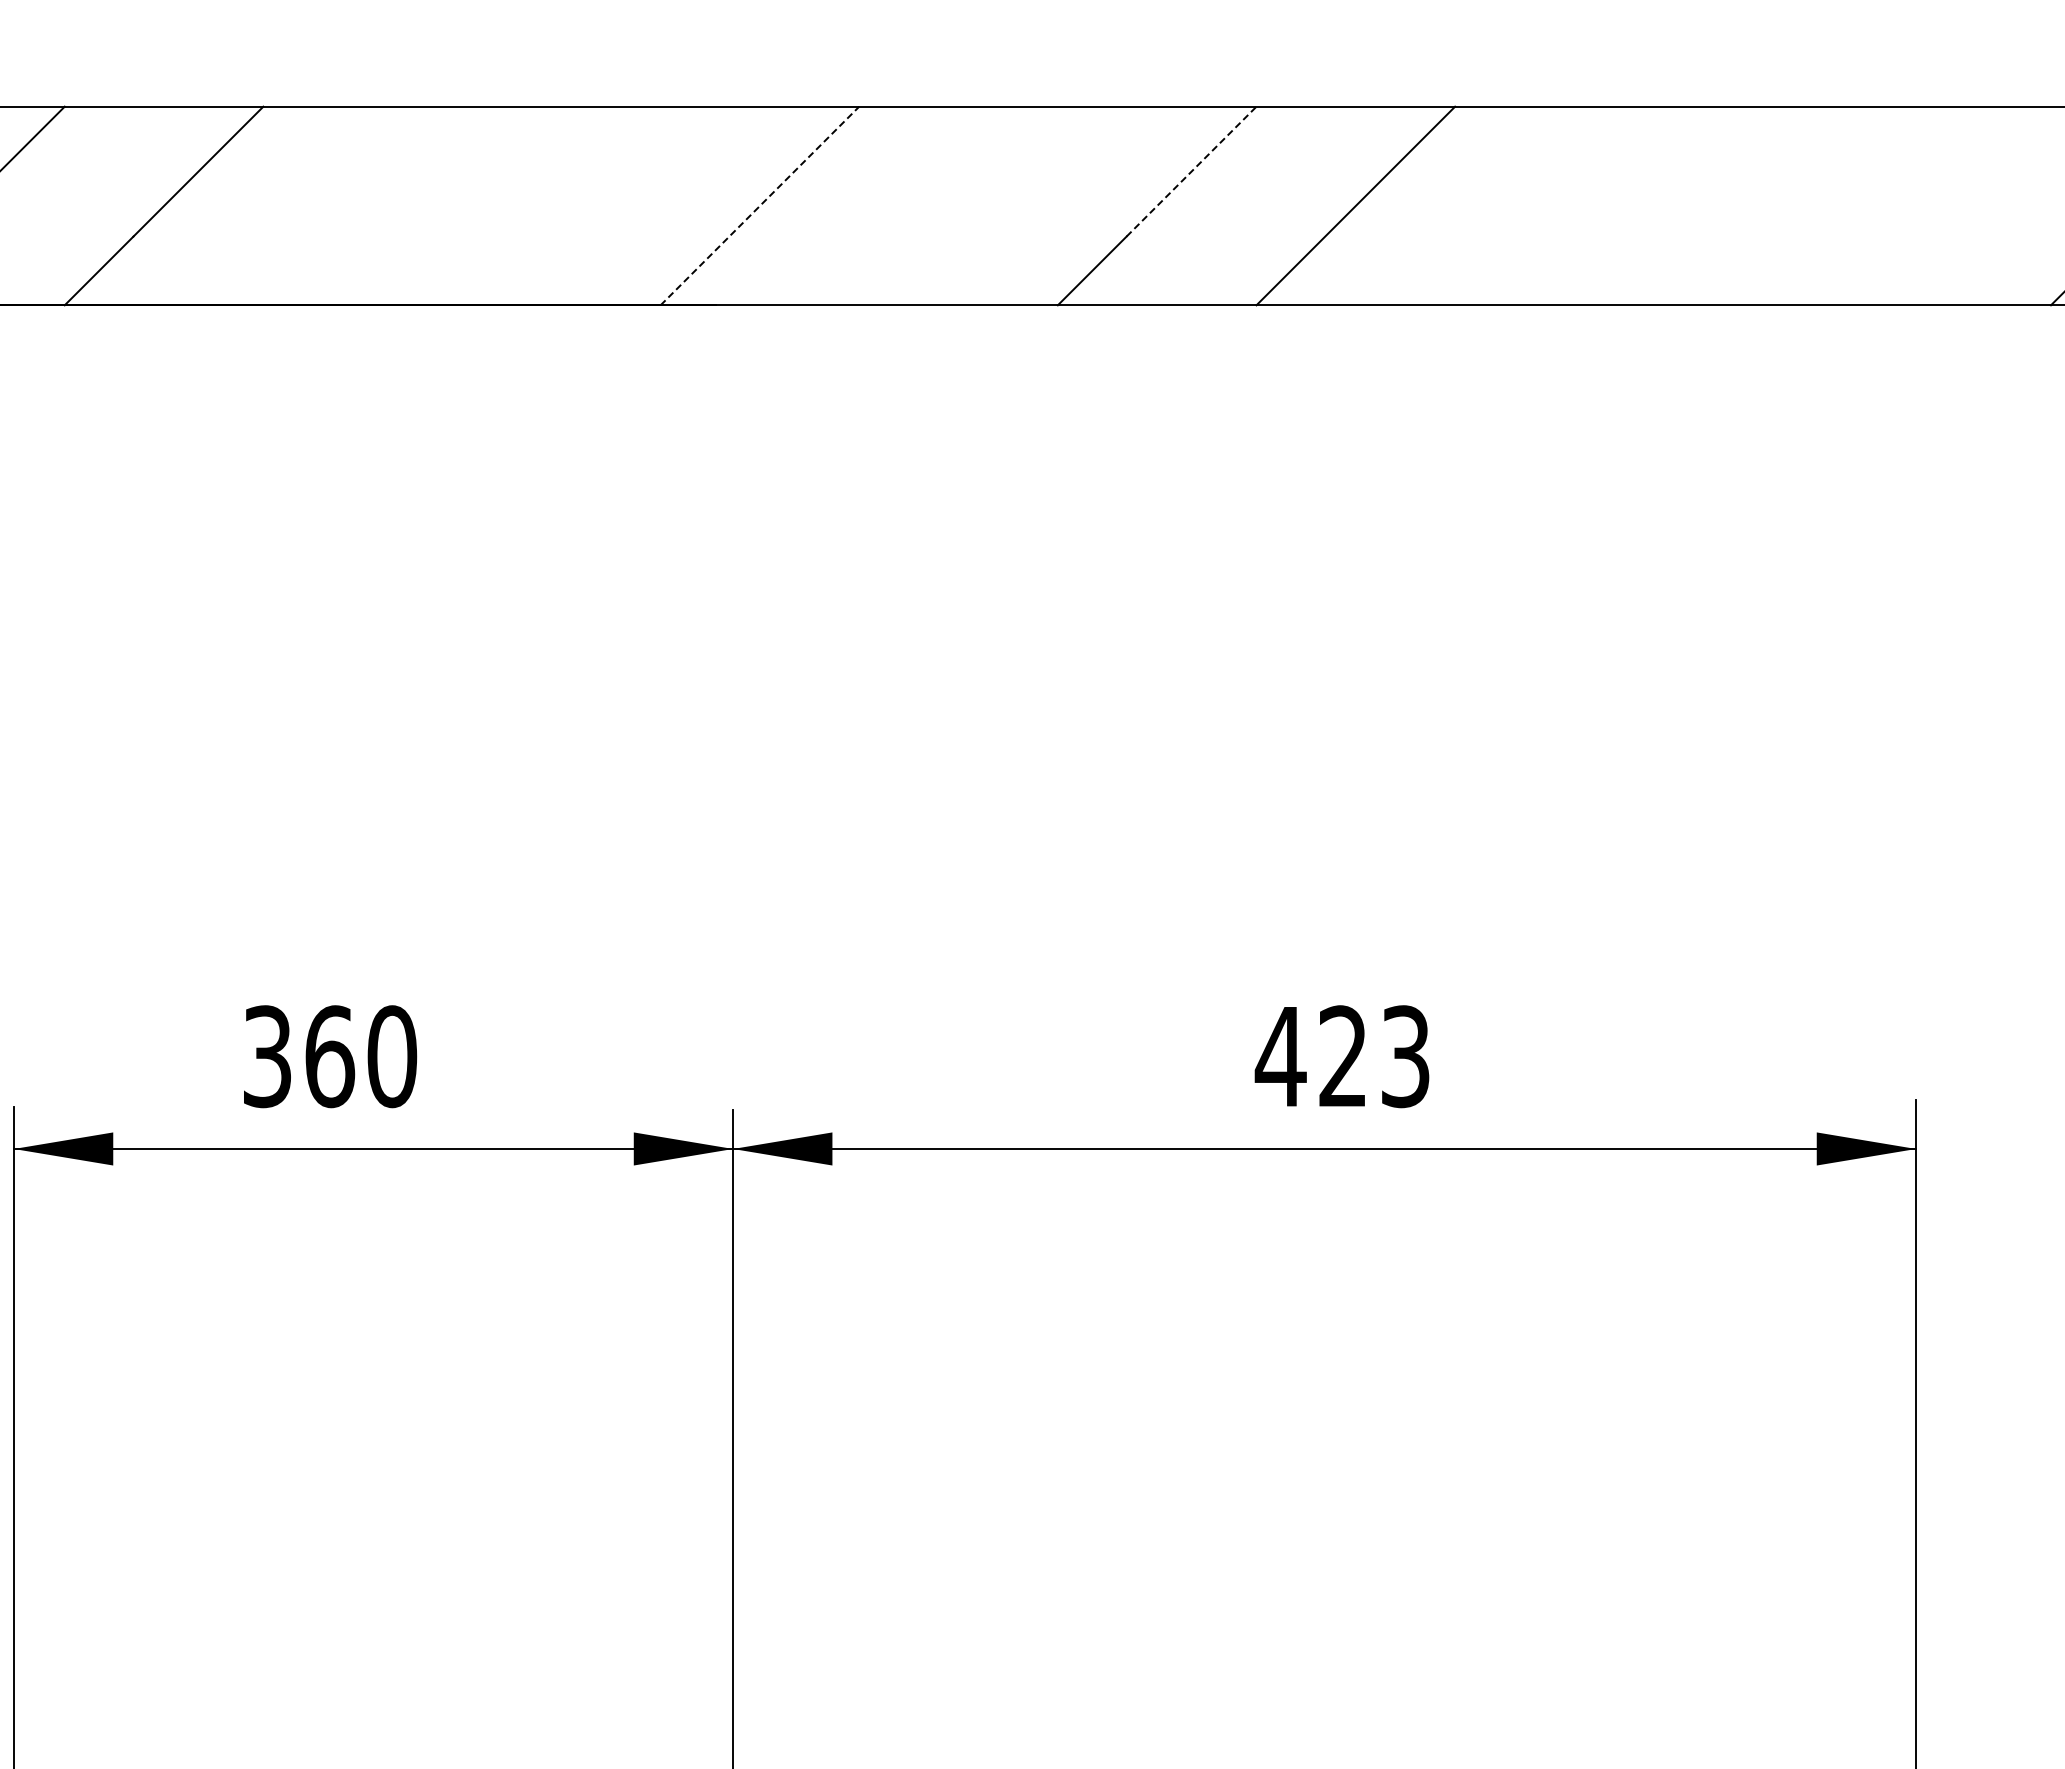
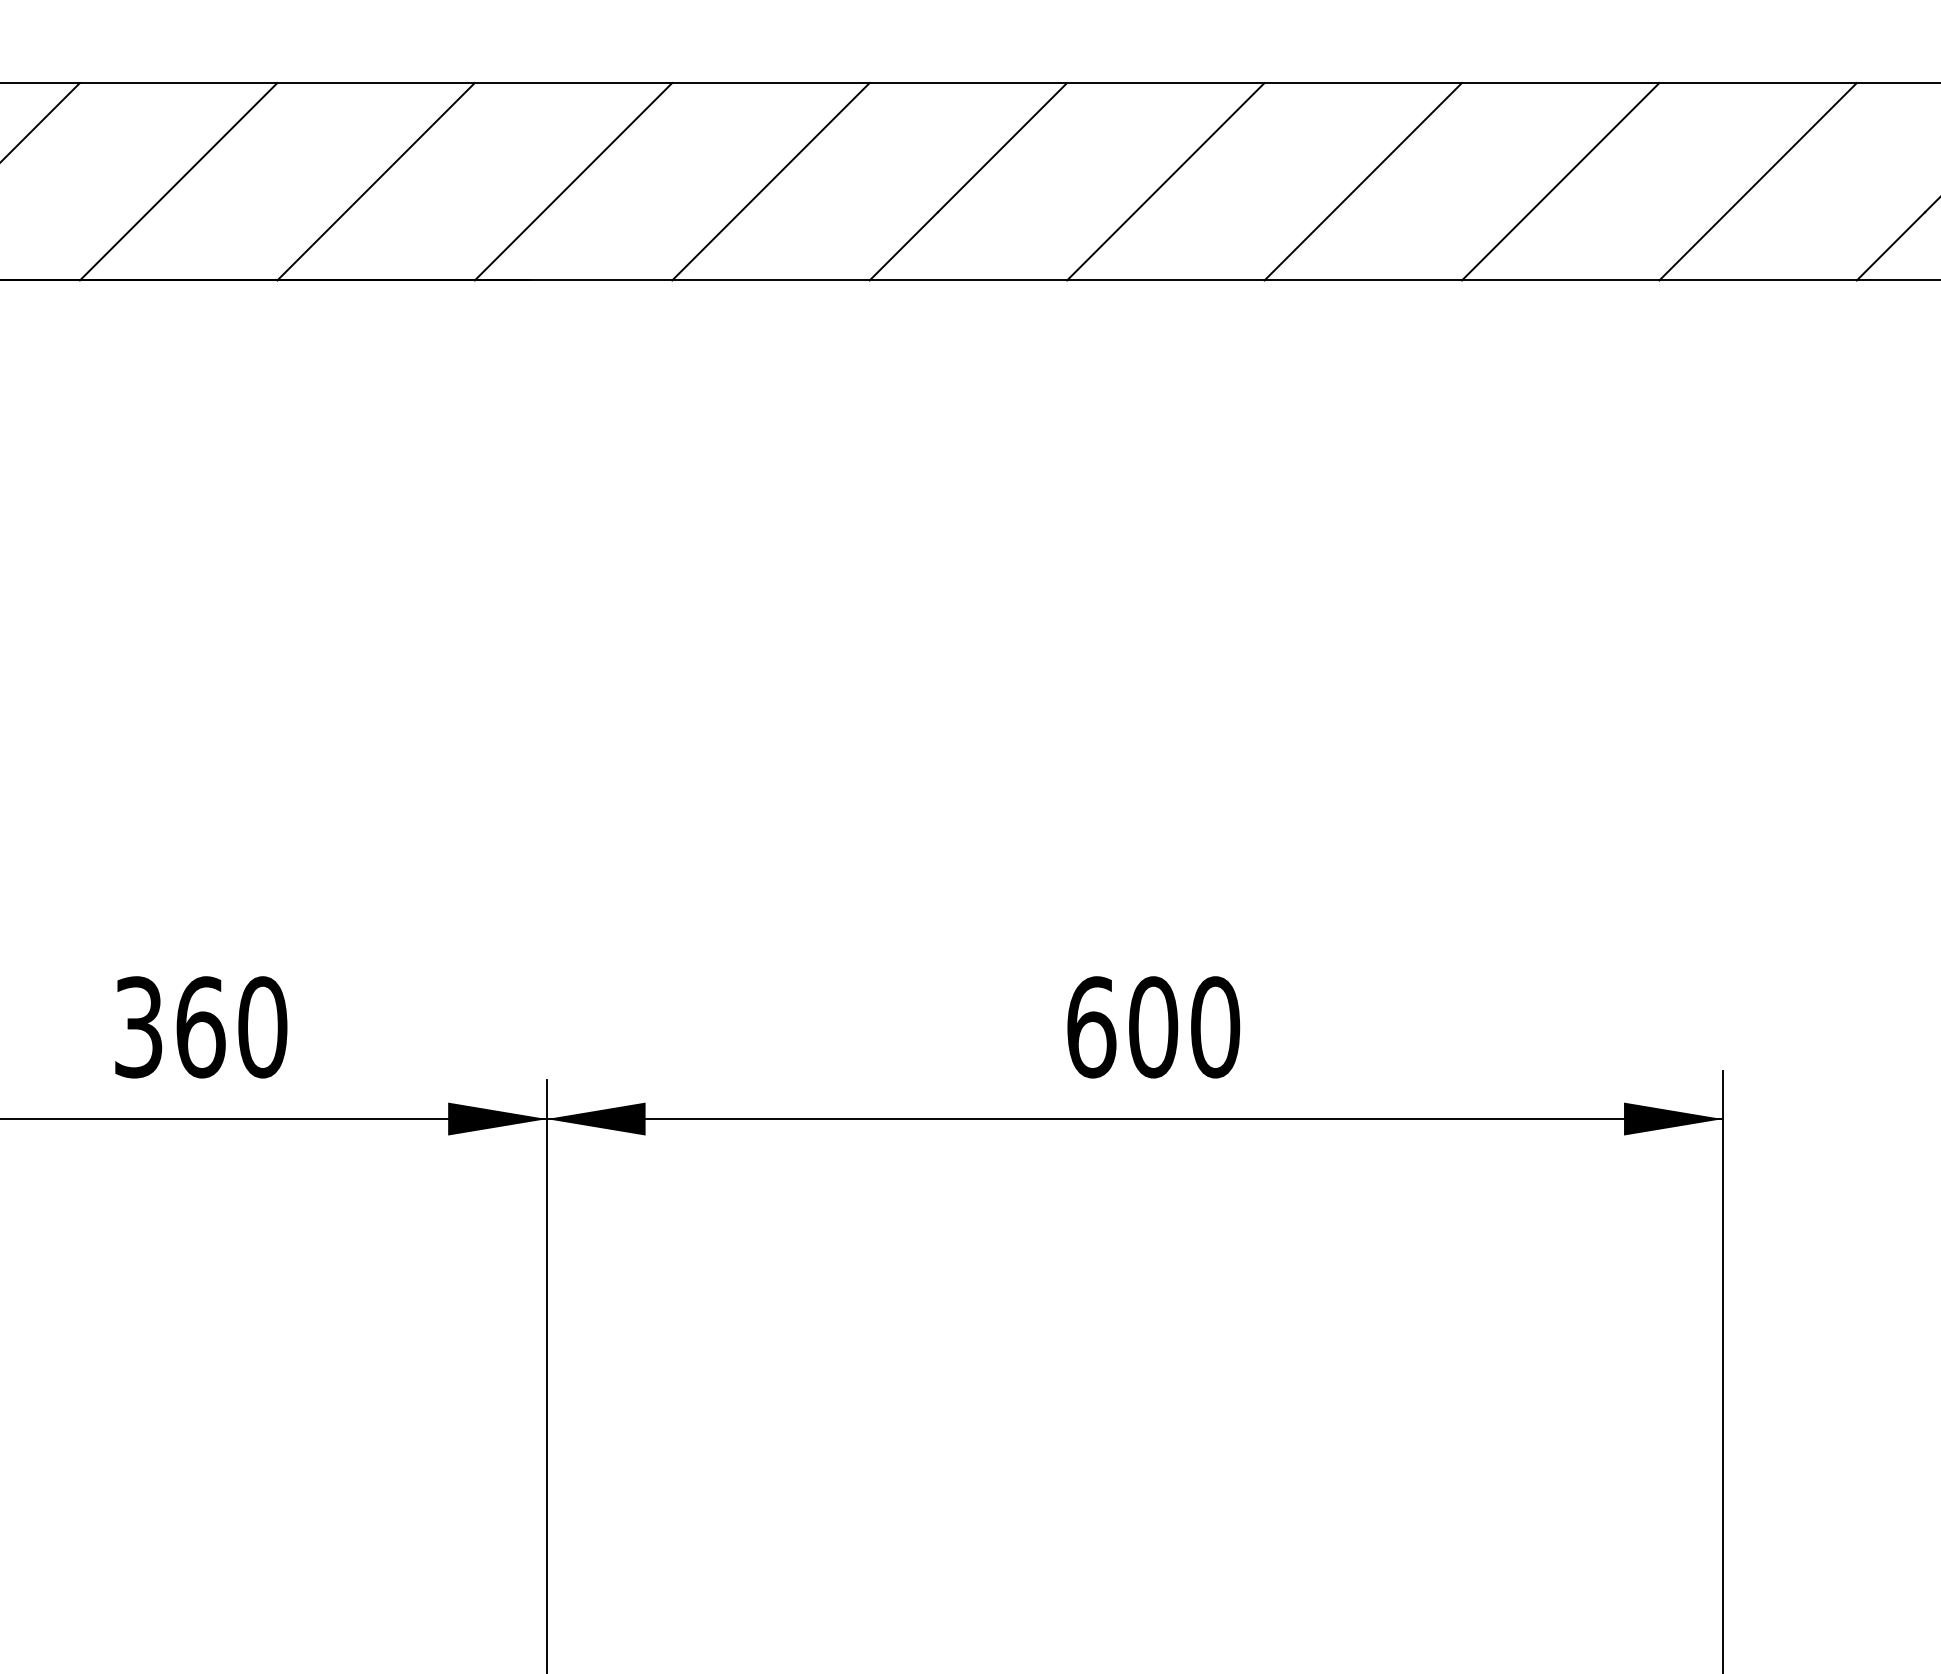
line: (1191, 171) -> (1002, 147), dashed -> solid
line: (362, 205) -> (178, 181), added
line: (560, 205) -> (375, 181), added
line: (760, 205) -> (574, 181), dashed -> solid
line: (958, 205) -> (770, 181), added
line: (1554, 205) -> (1363, 181), added
line: (1752, 205) -> (1560, 181), added
line: (1951, 205) -> (1757, 181), added
text: (330, 1056) -> (201, 1027), moved
text: (1342, 1056) -> (1152, 1027), 423 -> 600

